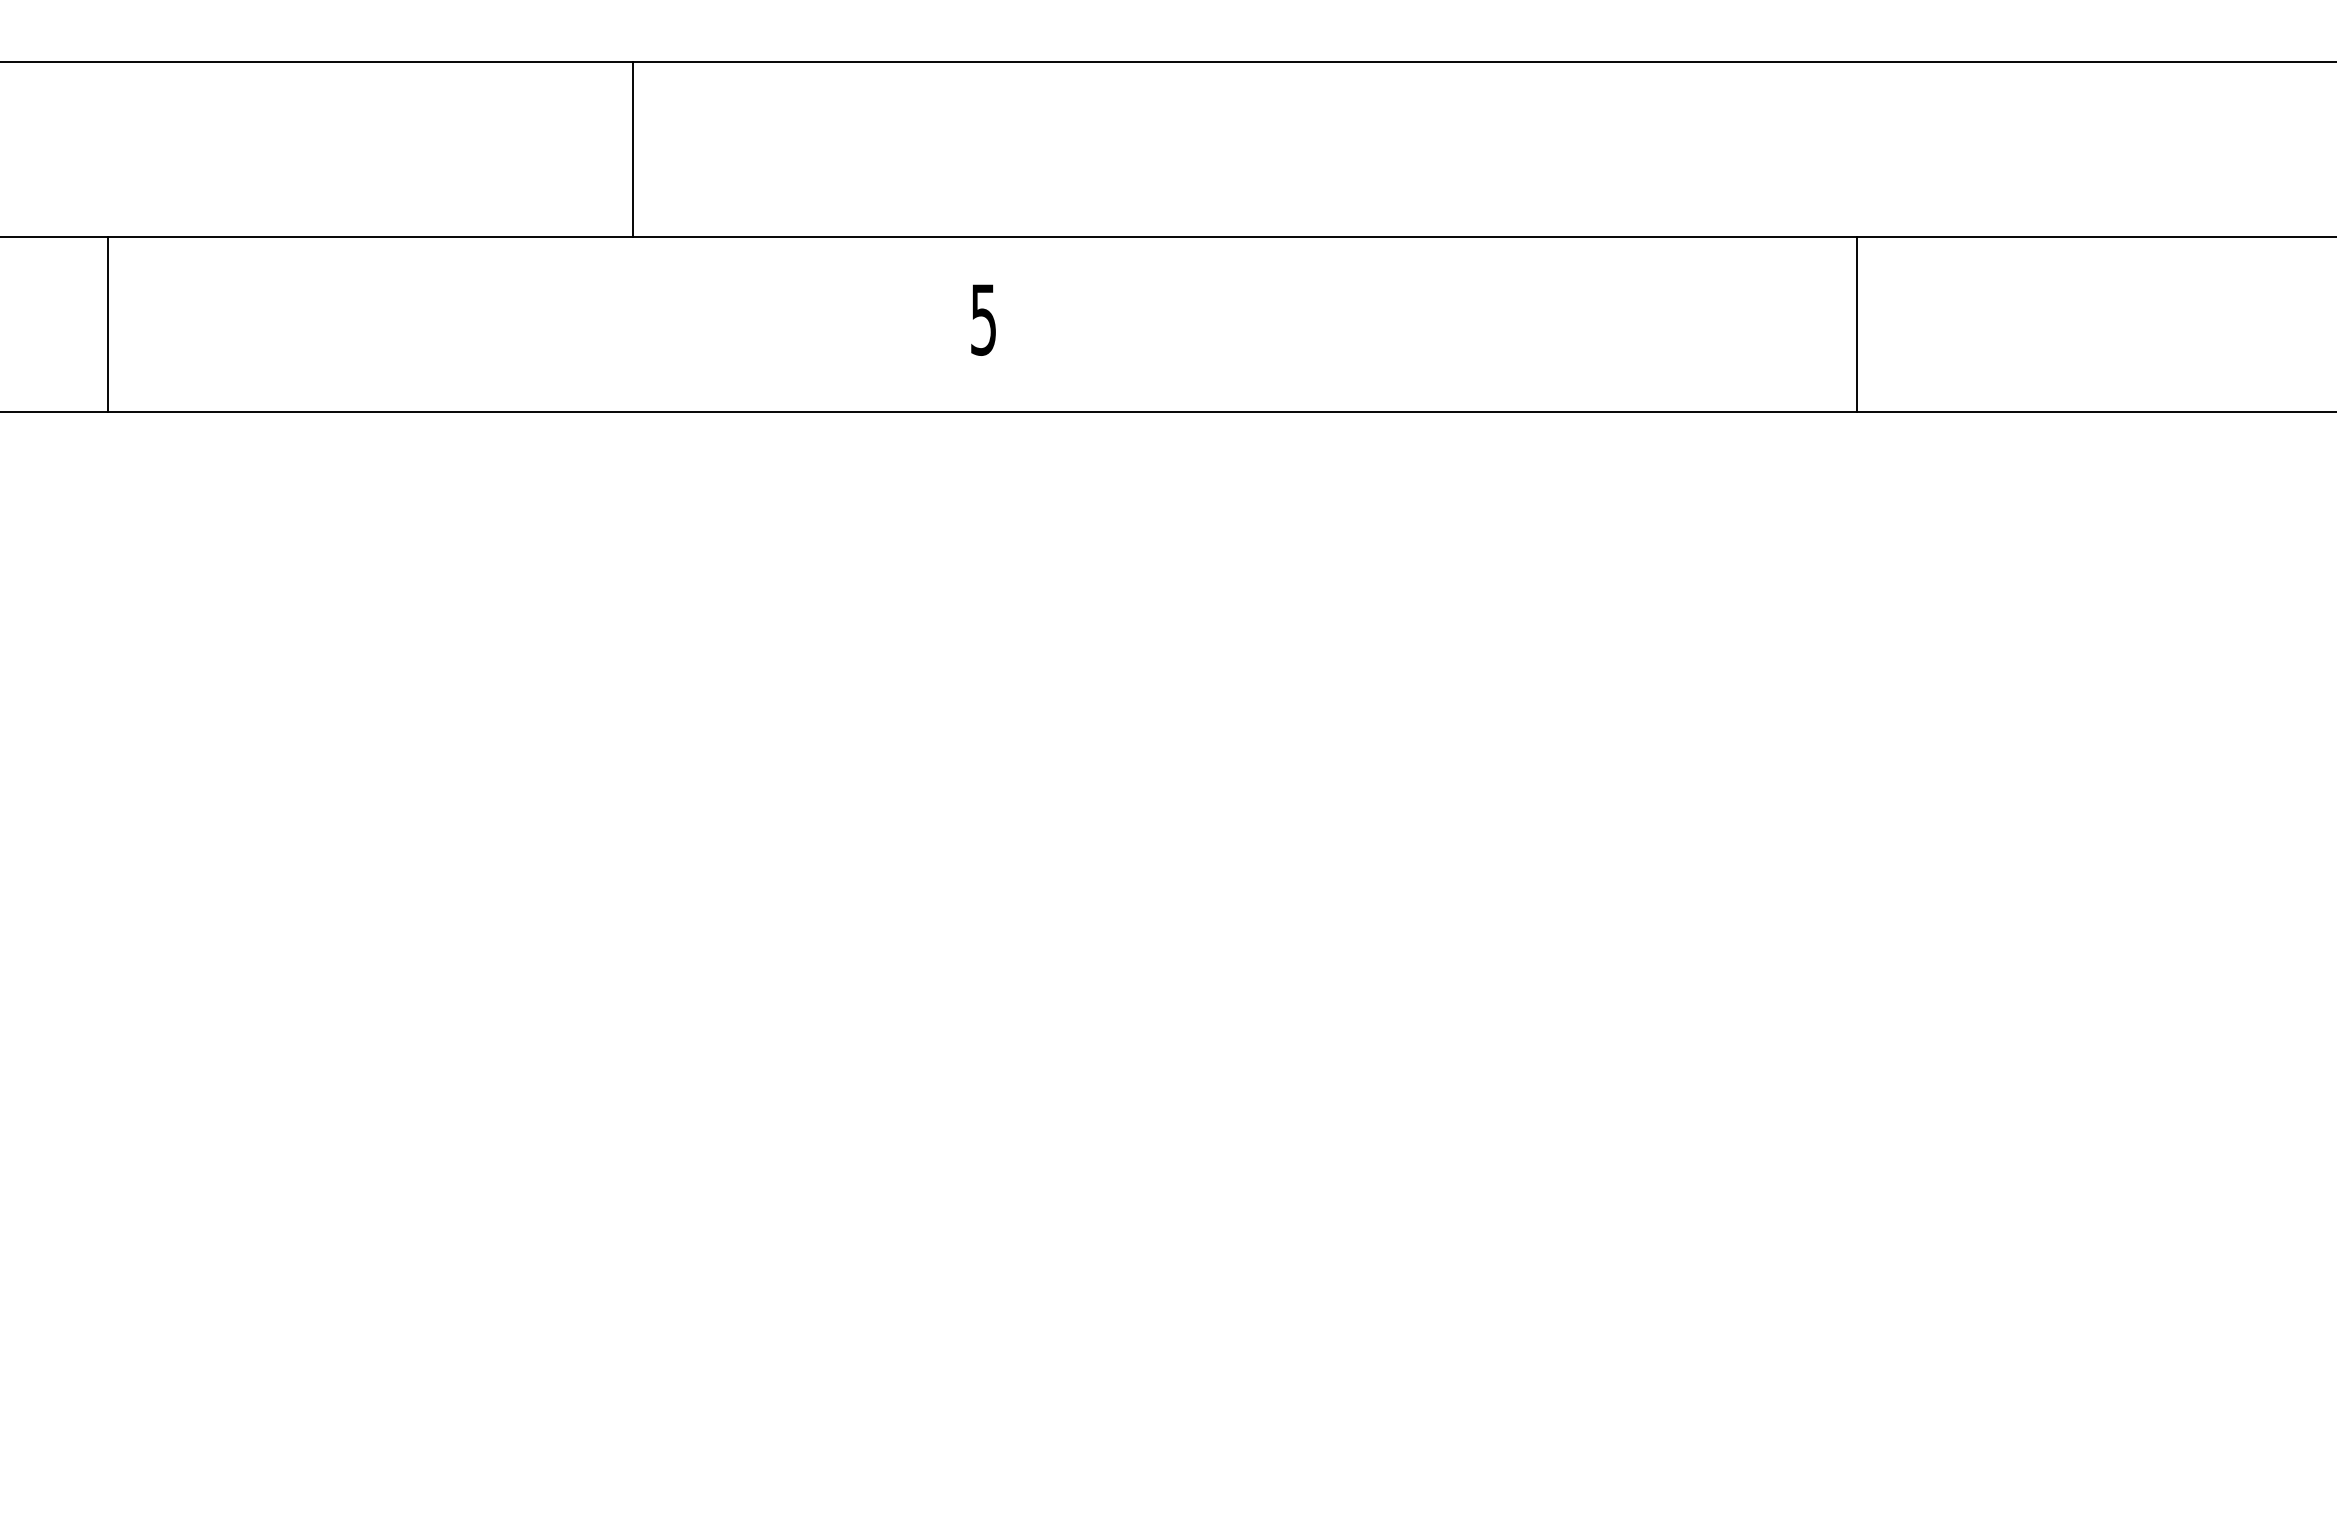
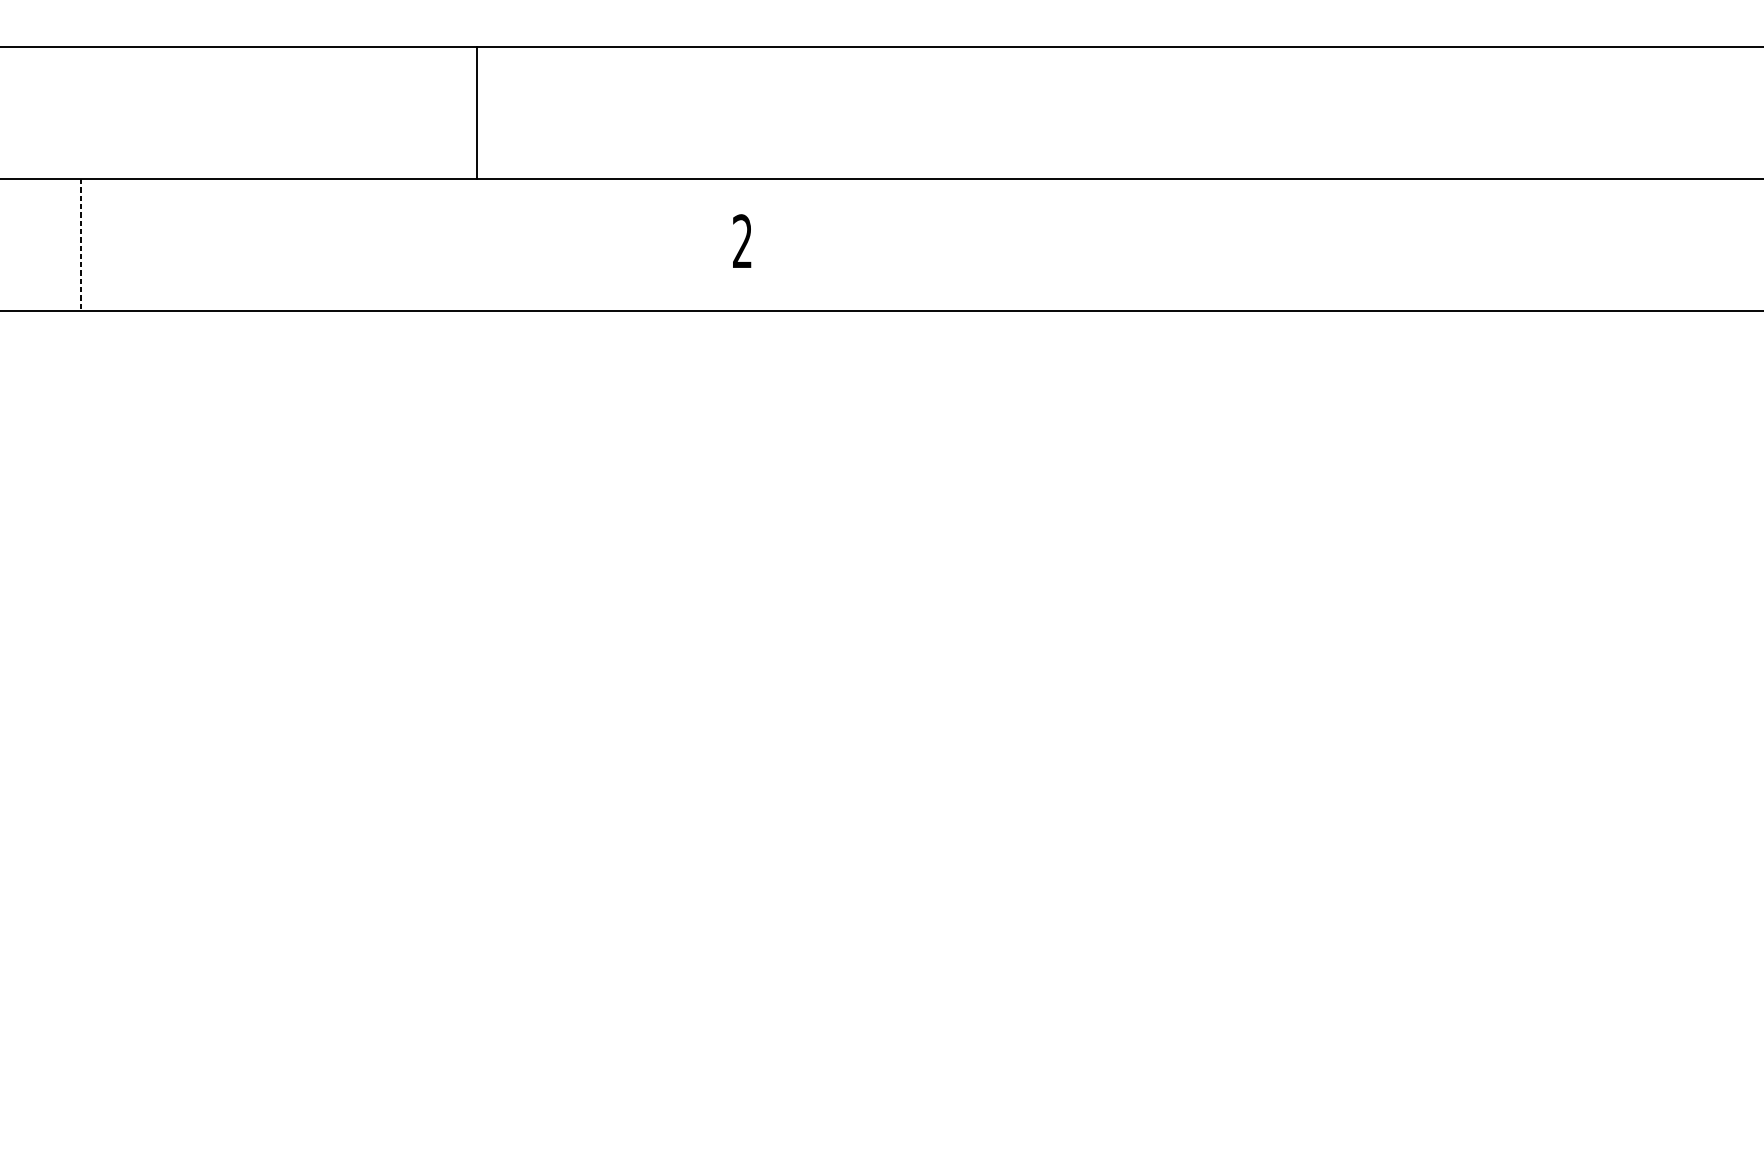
text: (983, 319) -> (742, 241), 5 -> 2
line: (1856, 324) -> (1401, 245), removed
line: (107, 325) -> (81, 245), solid -> dashed

